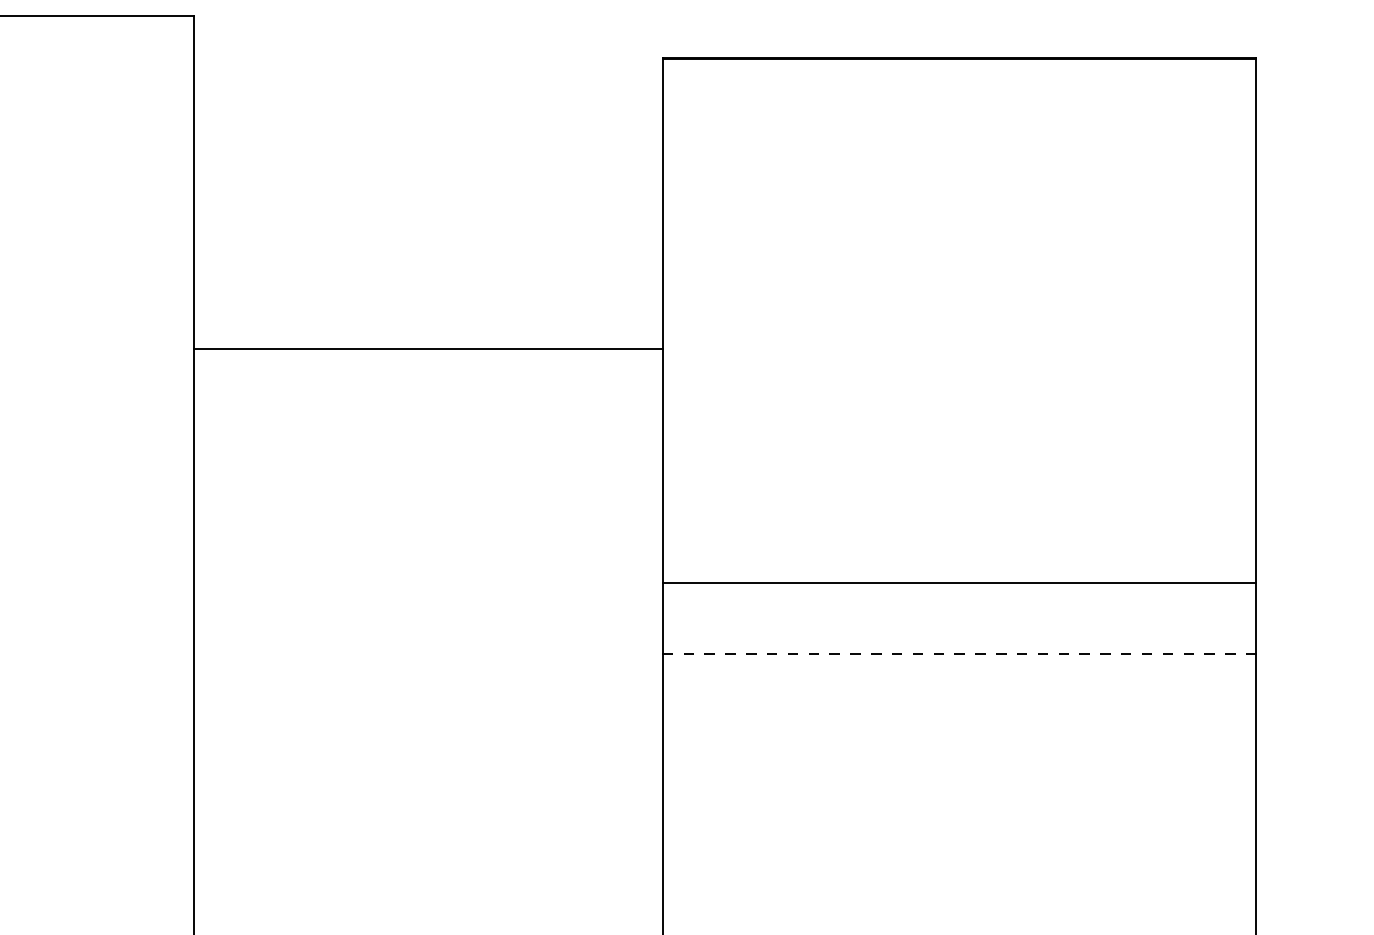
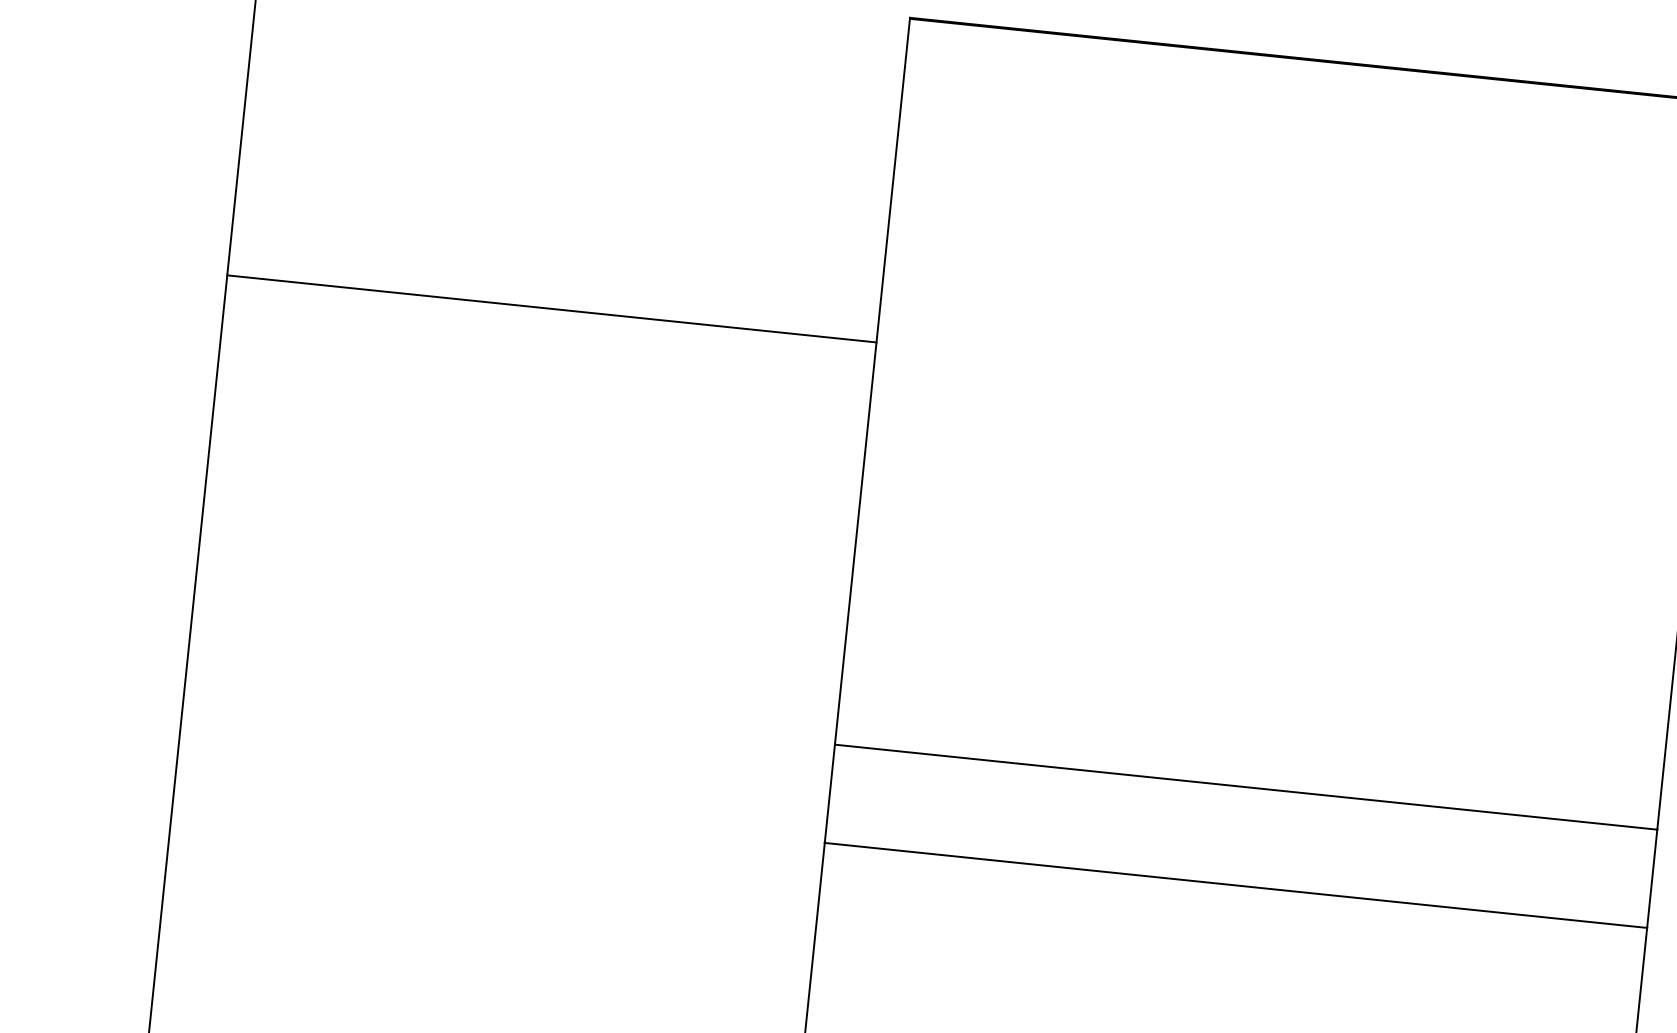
line: (428, 348) -> (552, 308), moved
line: (959, 653) -> (1235, 884), dashed -> solid

